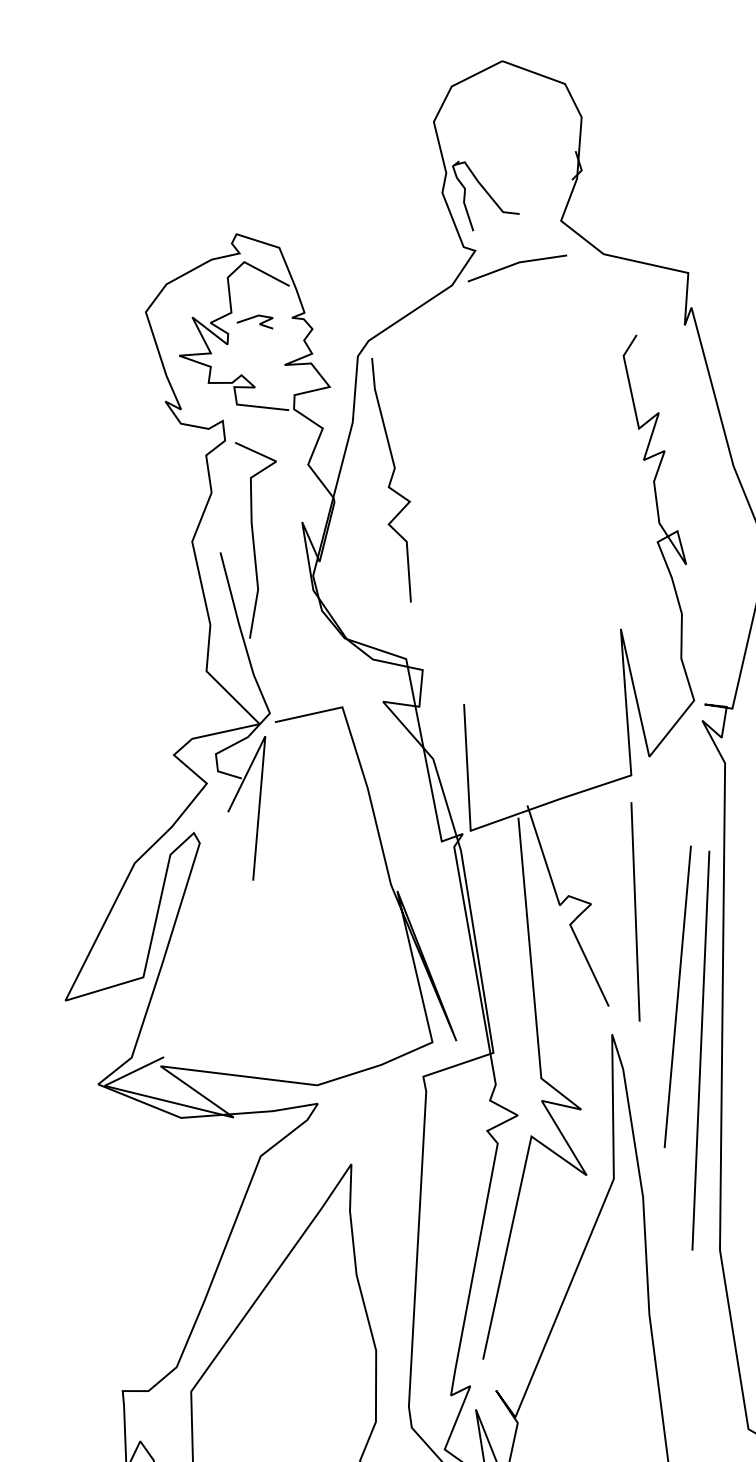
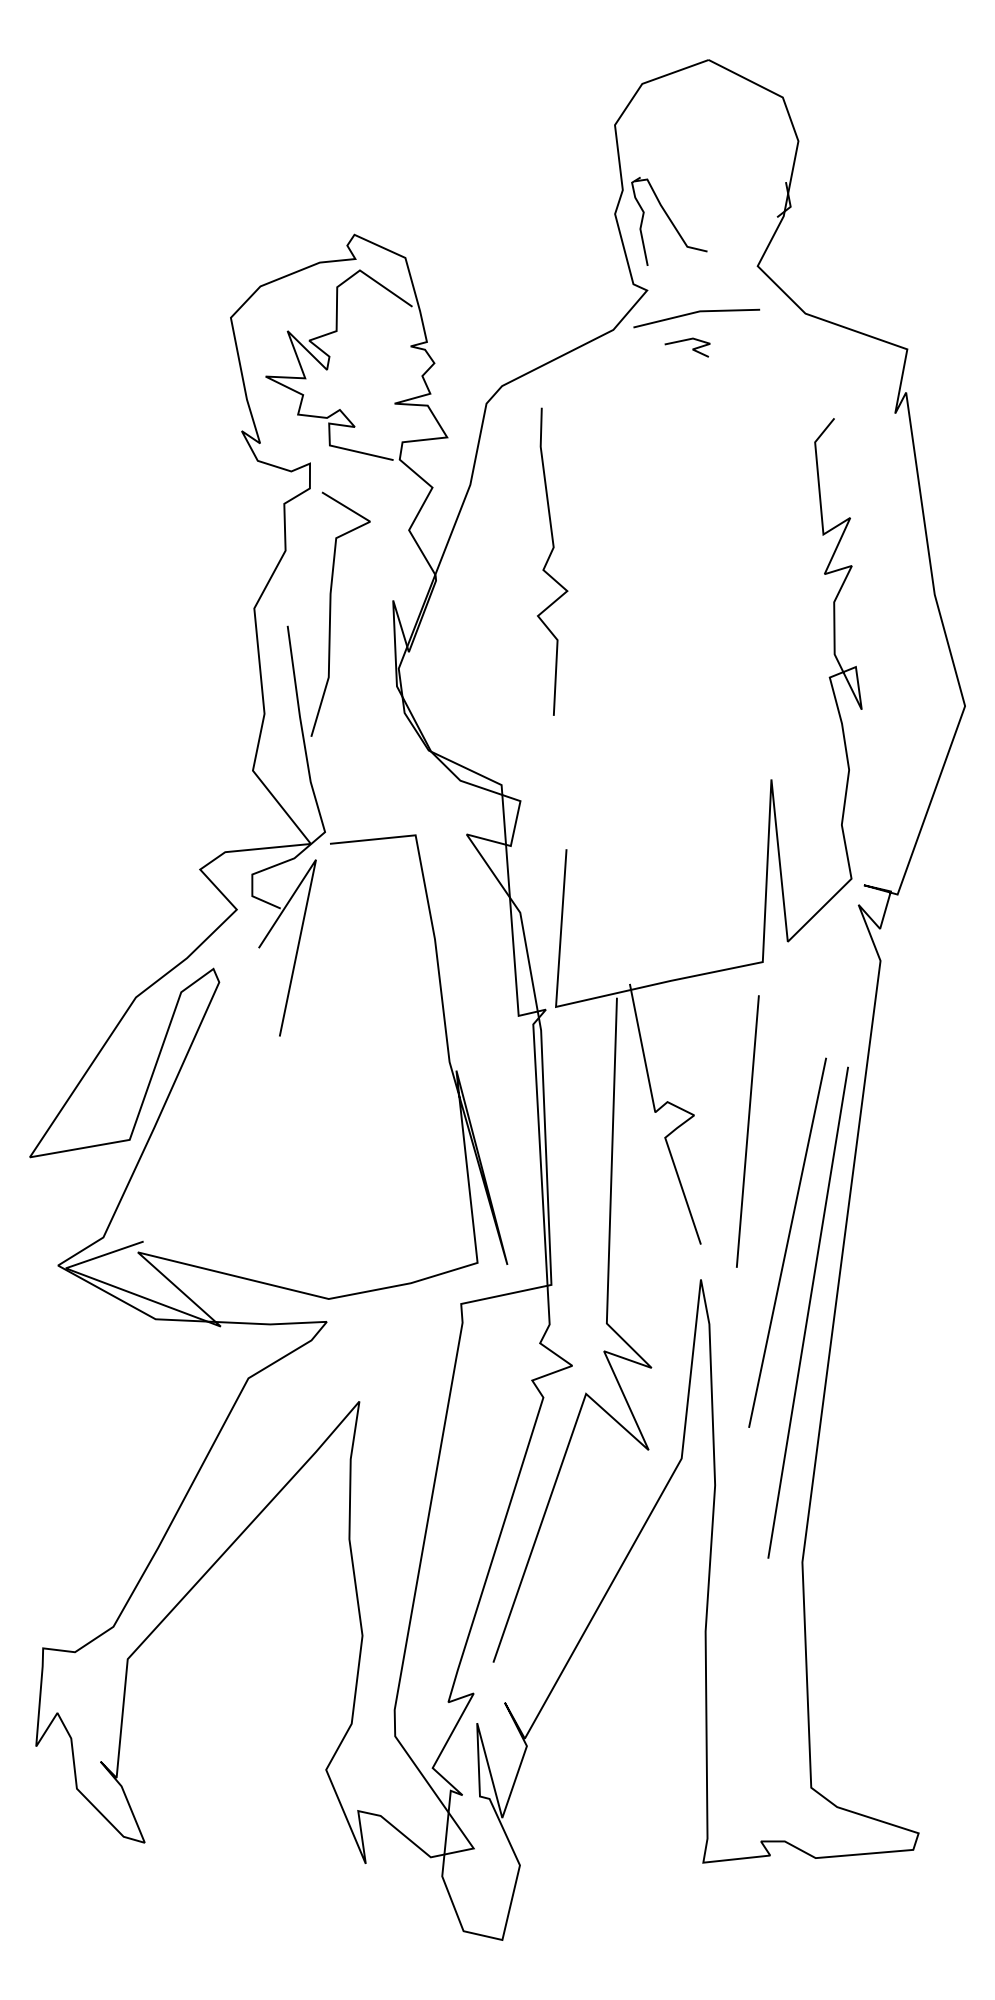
line: (259, 323) -> (692, 348), moved
curve: (392, 478) -> (549, 559), moved

